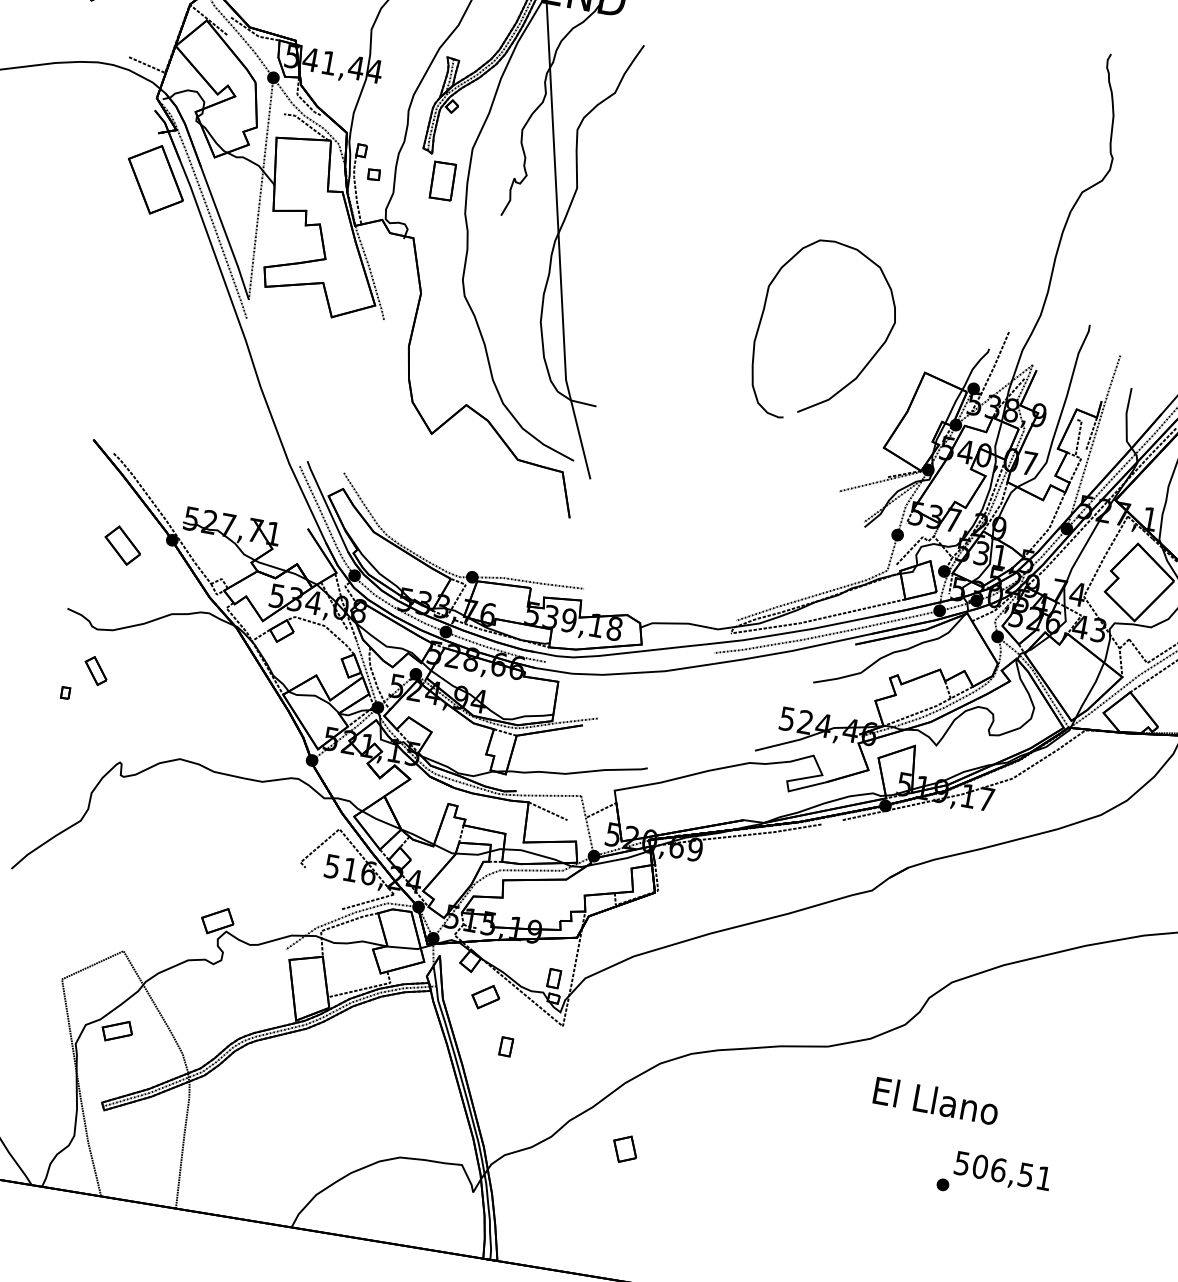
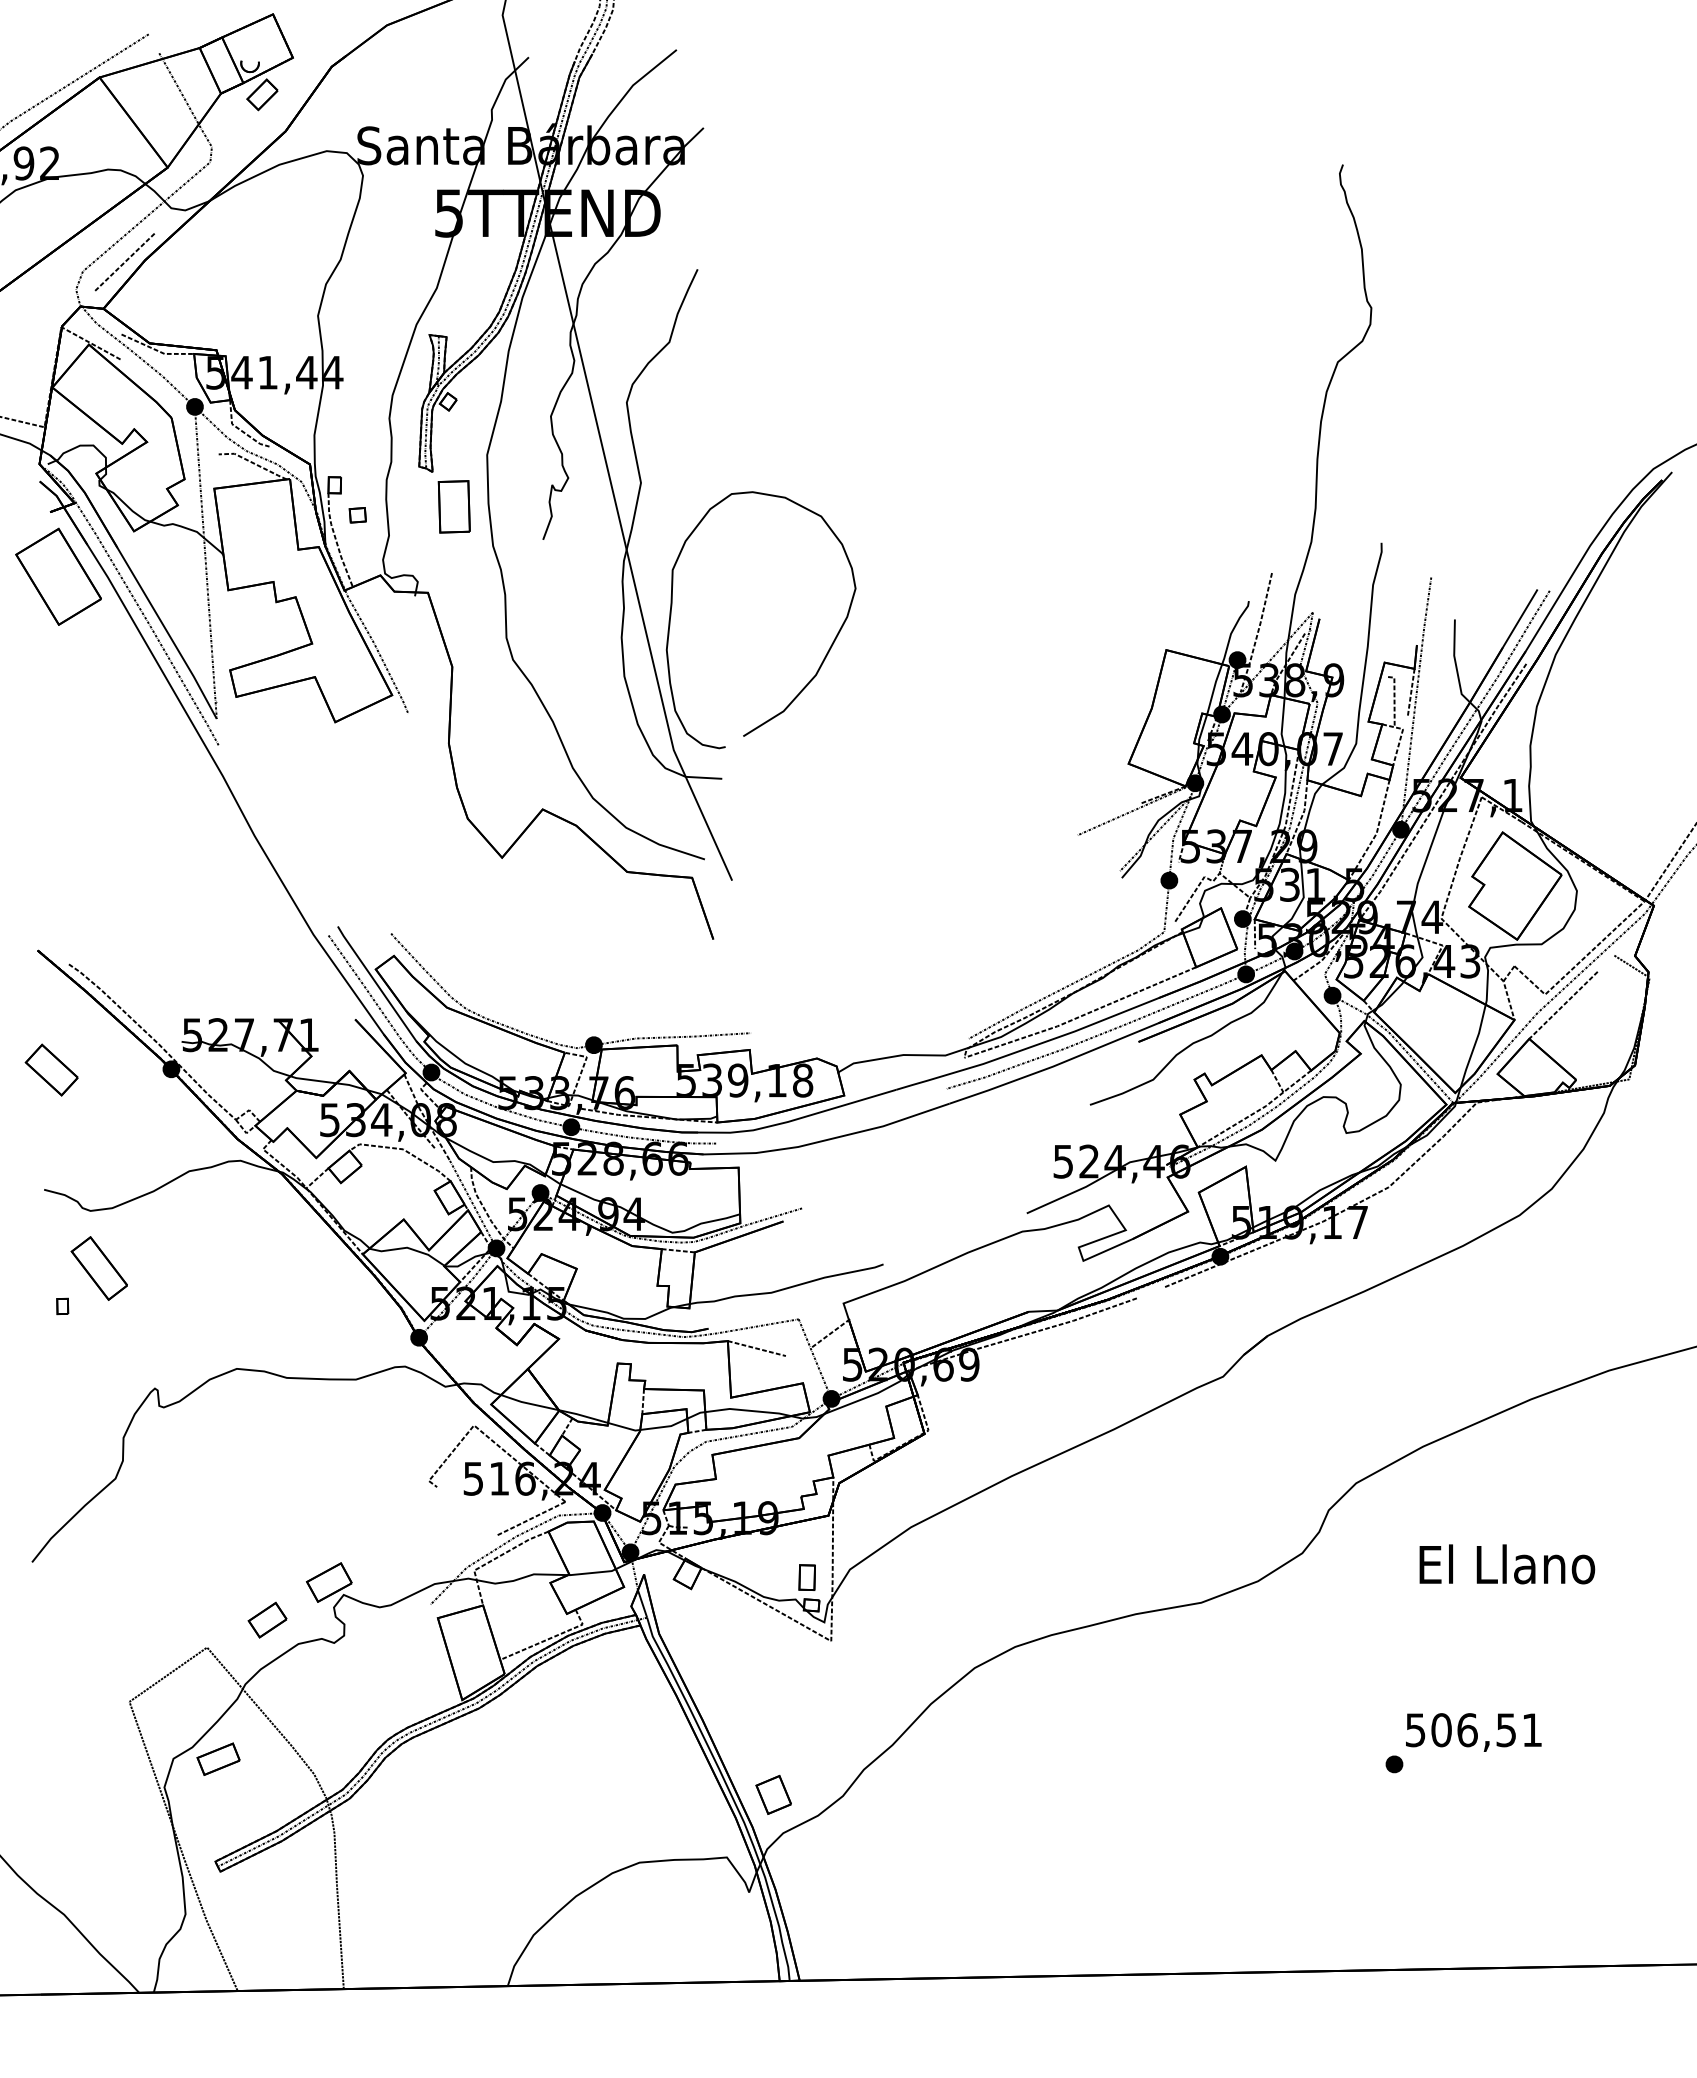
curve: (863, 367) -> (823, 658), moved
part: (122, 545) -> (51, 1069), moved
part: (95, 670) -> (98, 1268), size x1.67
part: (485, 996) -> (267, 1619), moved
part: (505, 1046) -> (757, 1683), removed
text: (936, 1101) -> (1507, 1564), moved
part: (625, 1148) -> (773, 1794), moved

